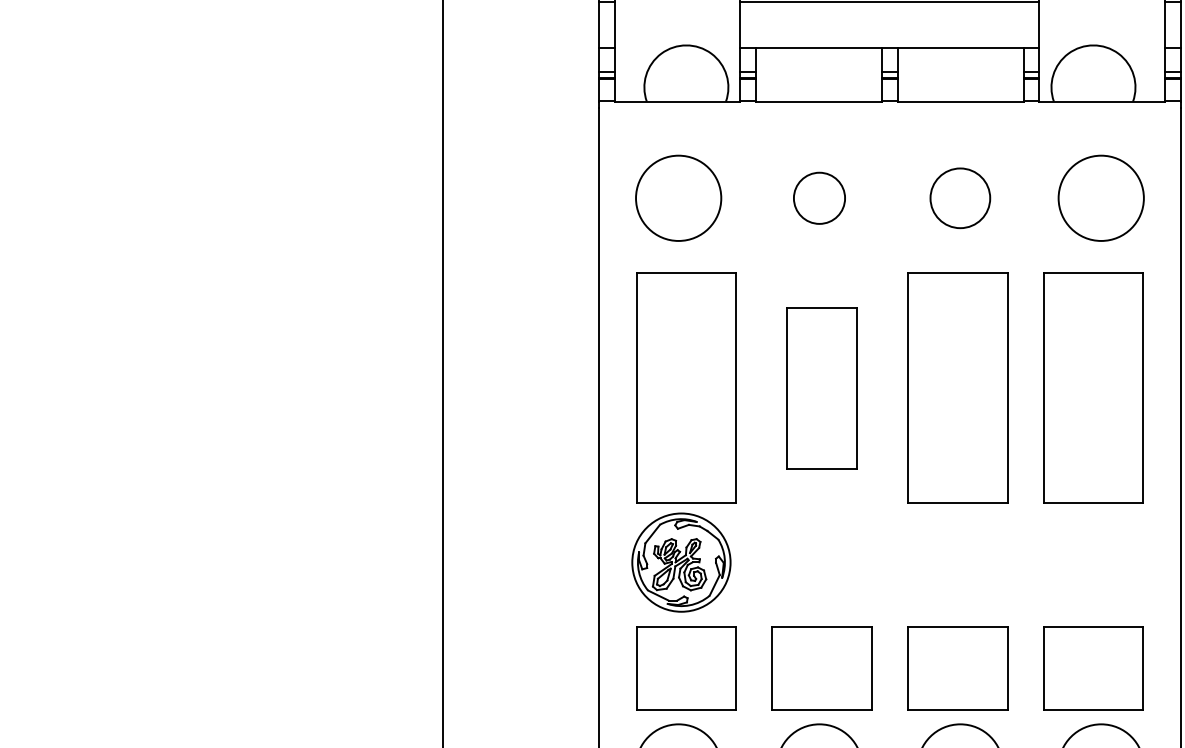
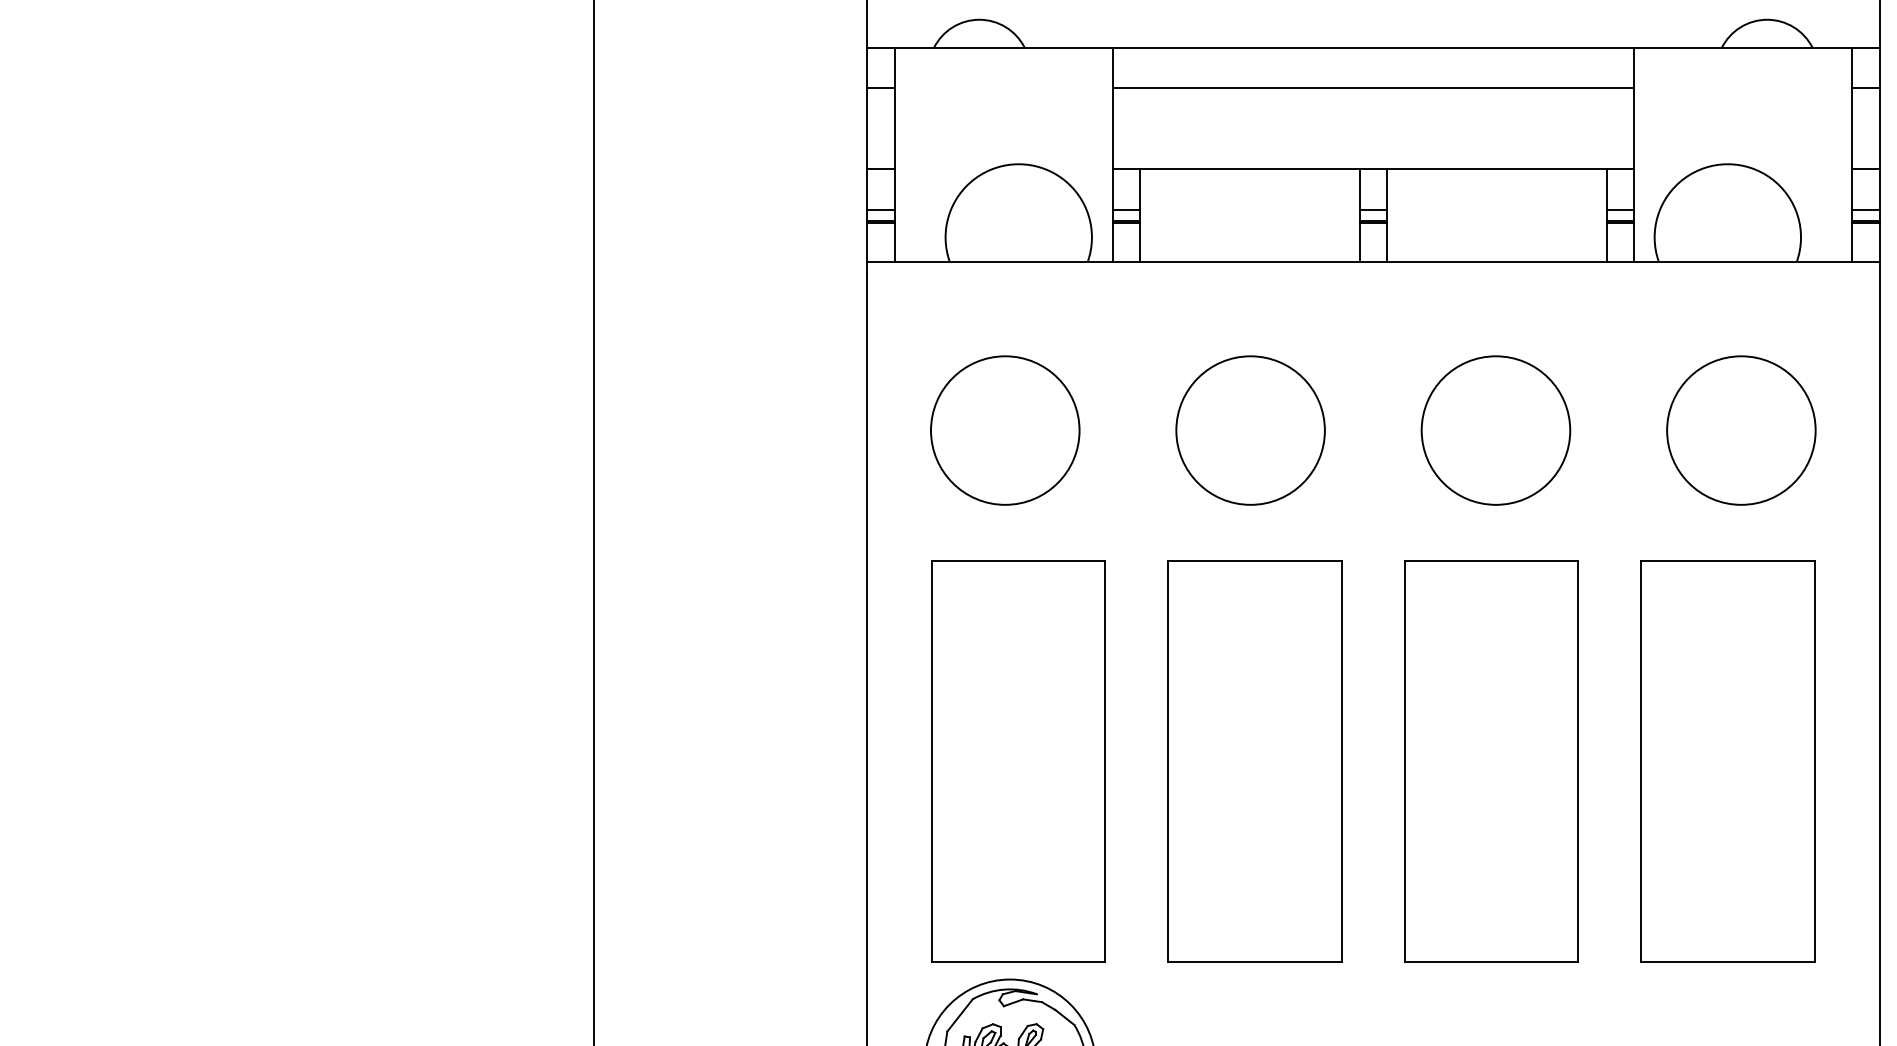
circle: (819, 197) -> (1250, 429), size x1.67
circle: (960, 197) -> (1496, 429), size x1.43
part: (821, 387) -> (1254, 760), size x1.43

